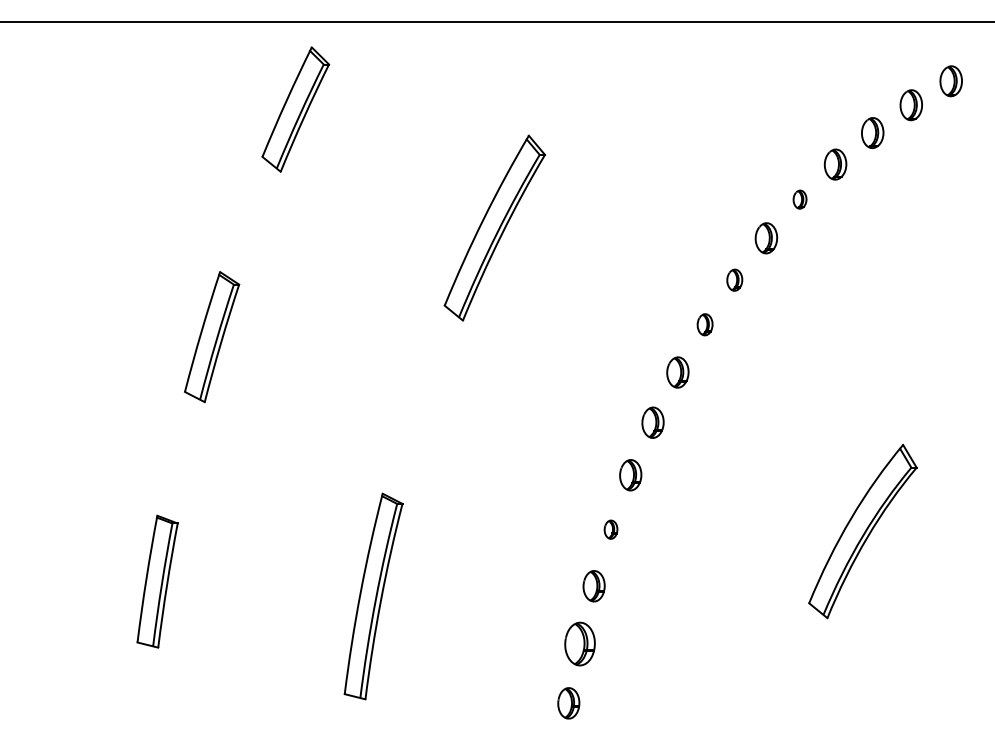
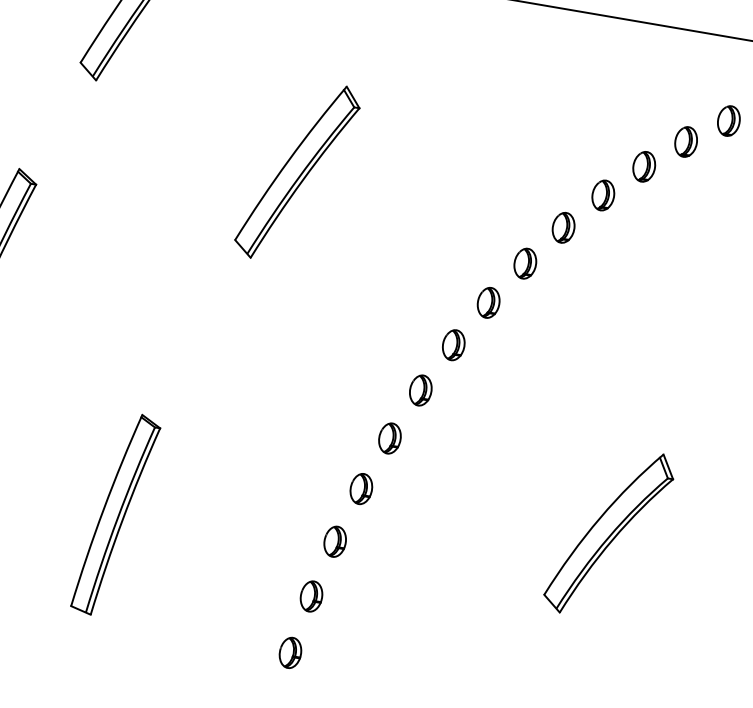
part: (799, 199) -> (602, 195), size x1.67
part: (734, 280) -> (525, 264), size x1.43
part: (704, 324) -> (488, 302), size x1.43
part: (610, 529) -> (360, 488), size x1.67
part: (579, 644) -> (310, 596), size x0.71

